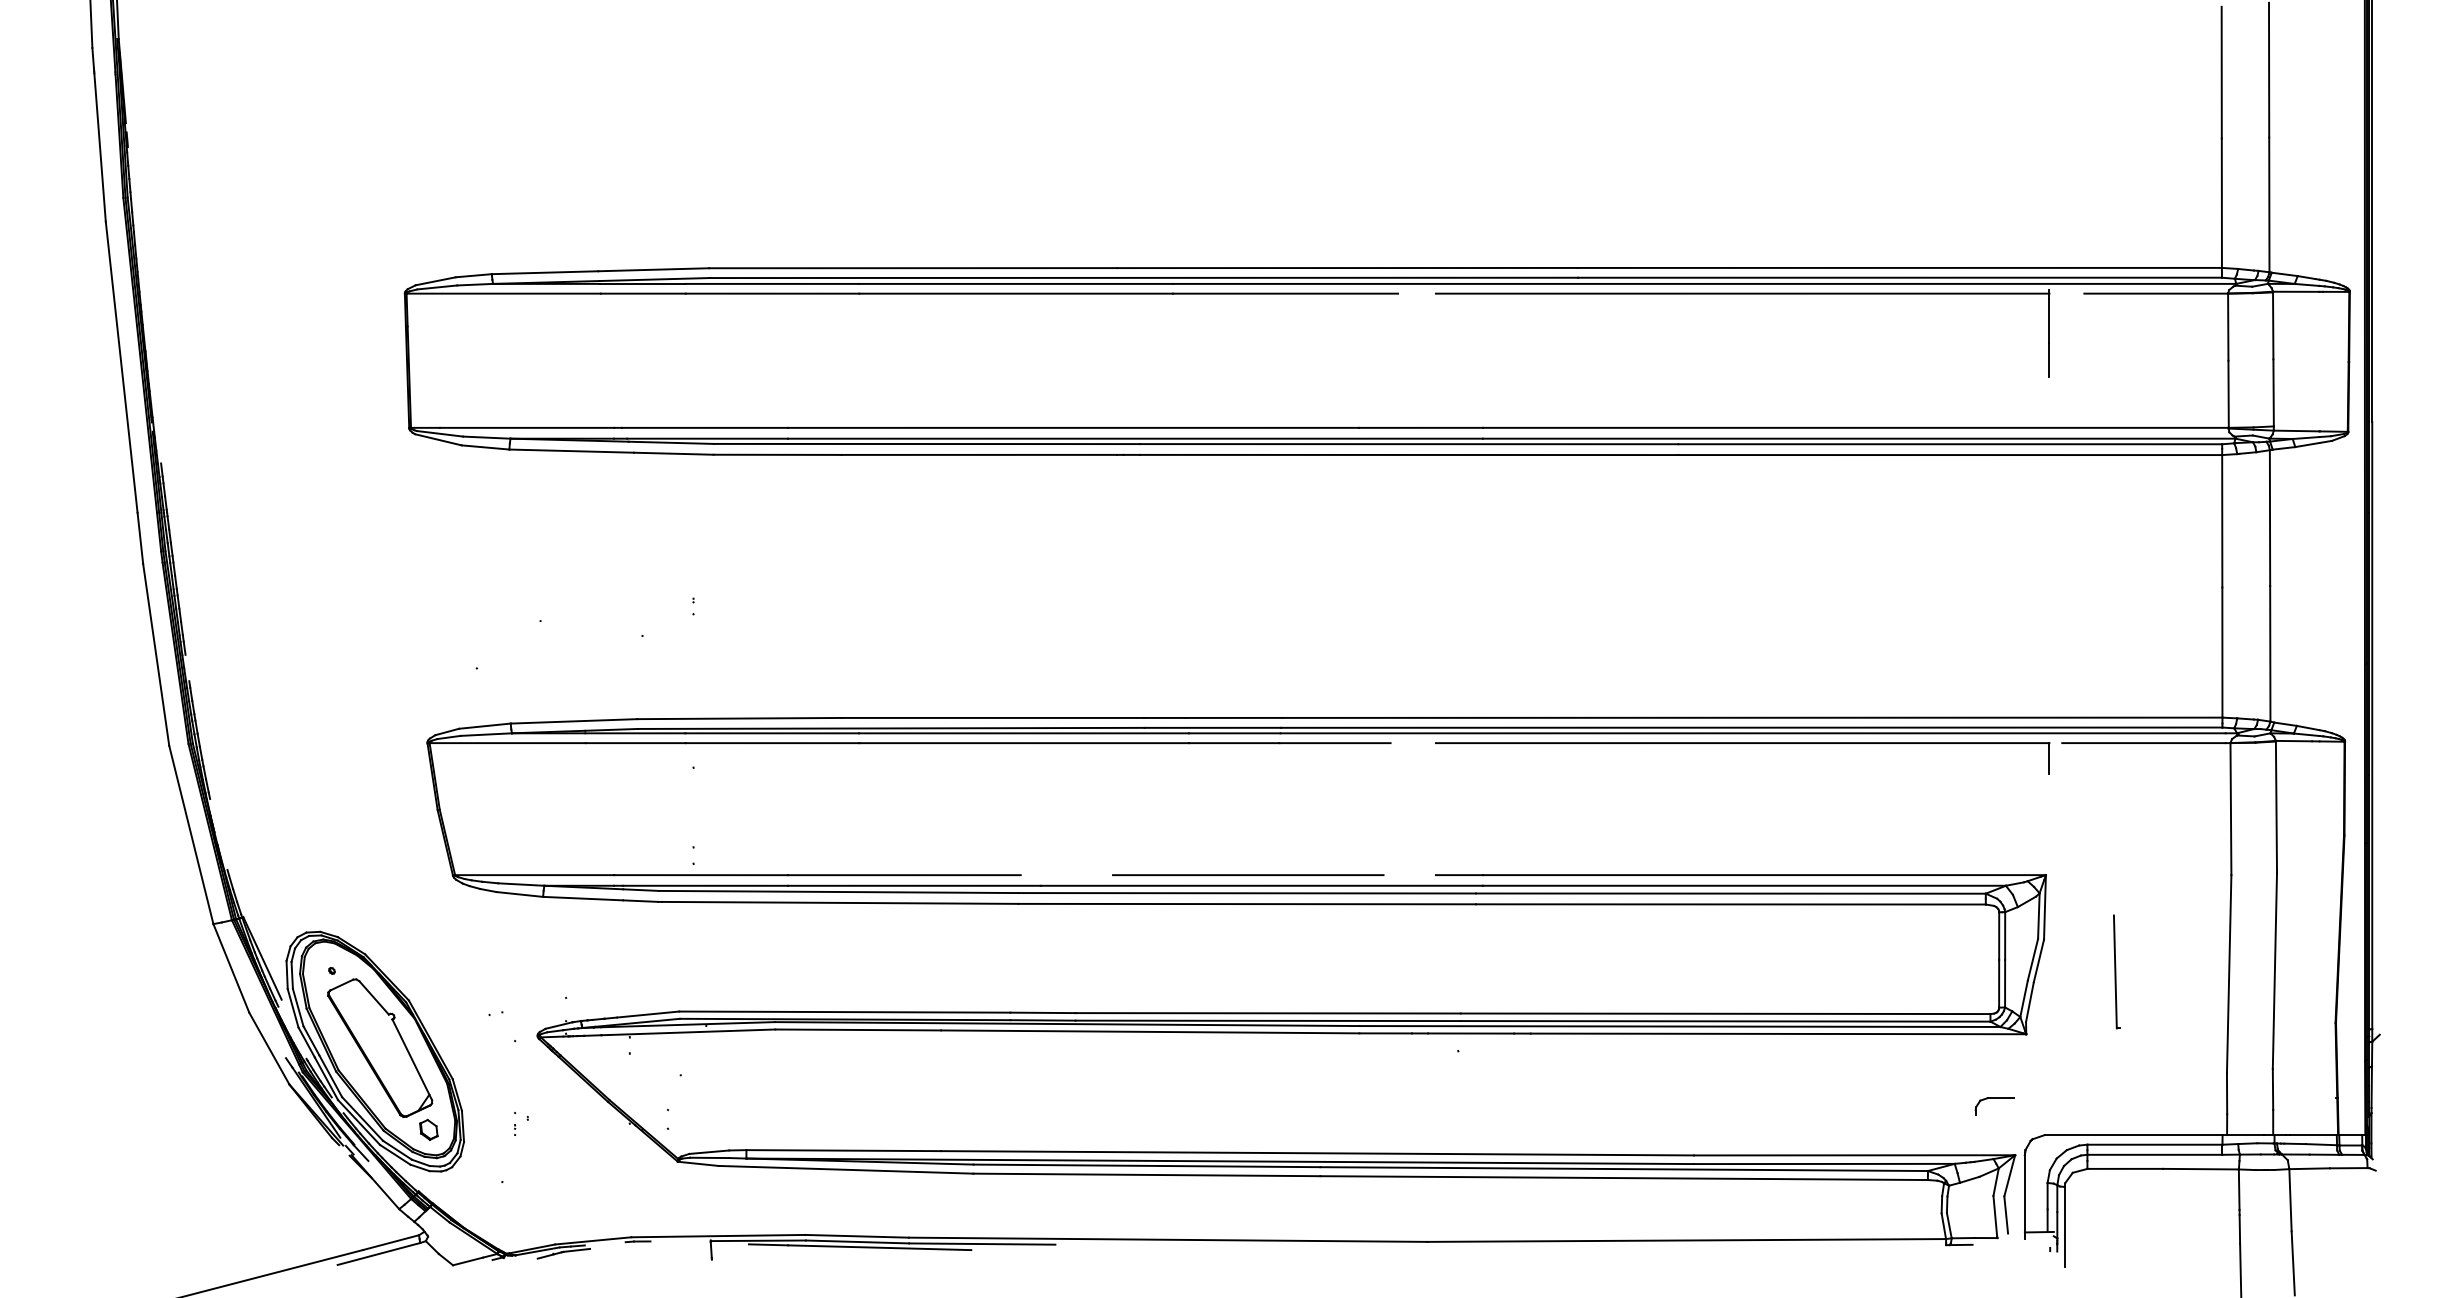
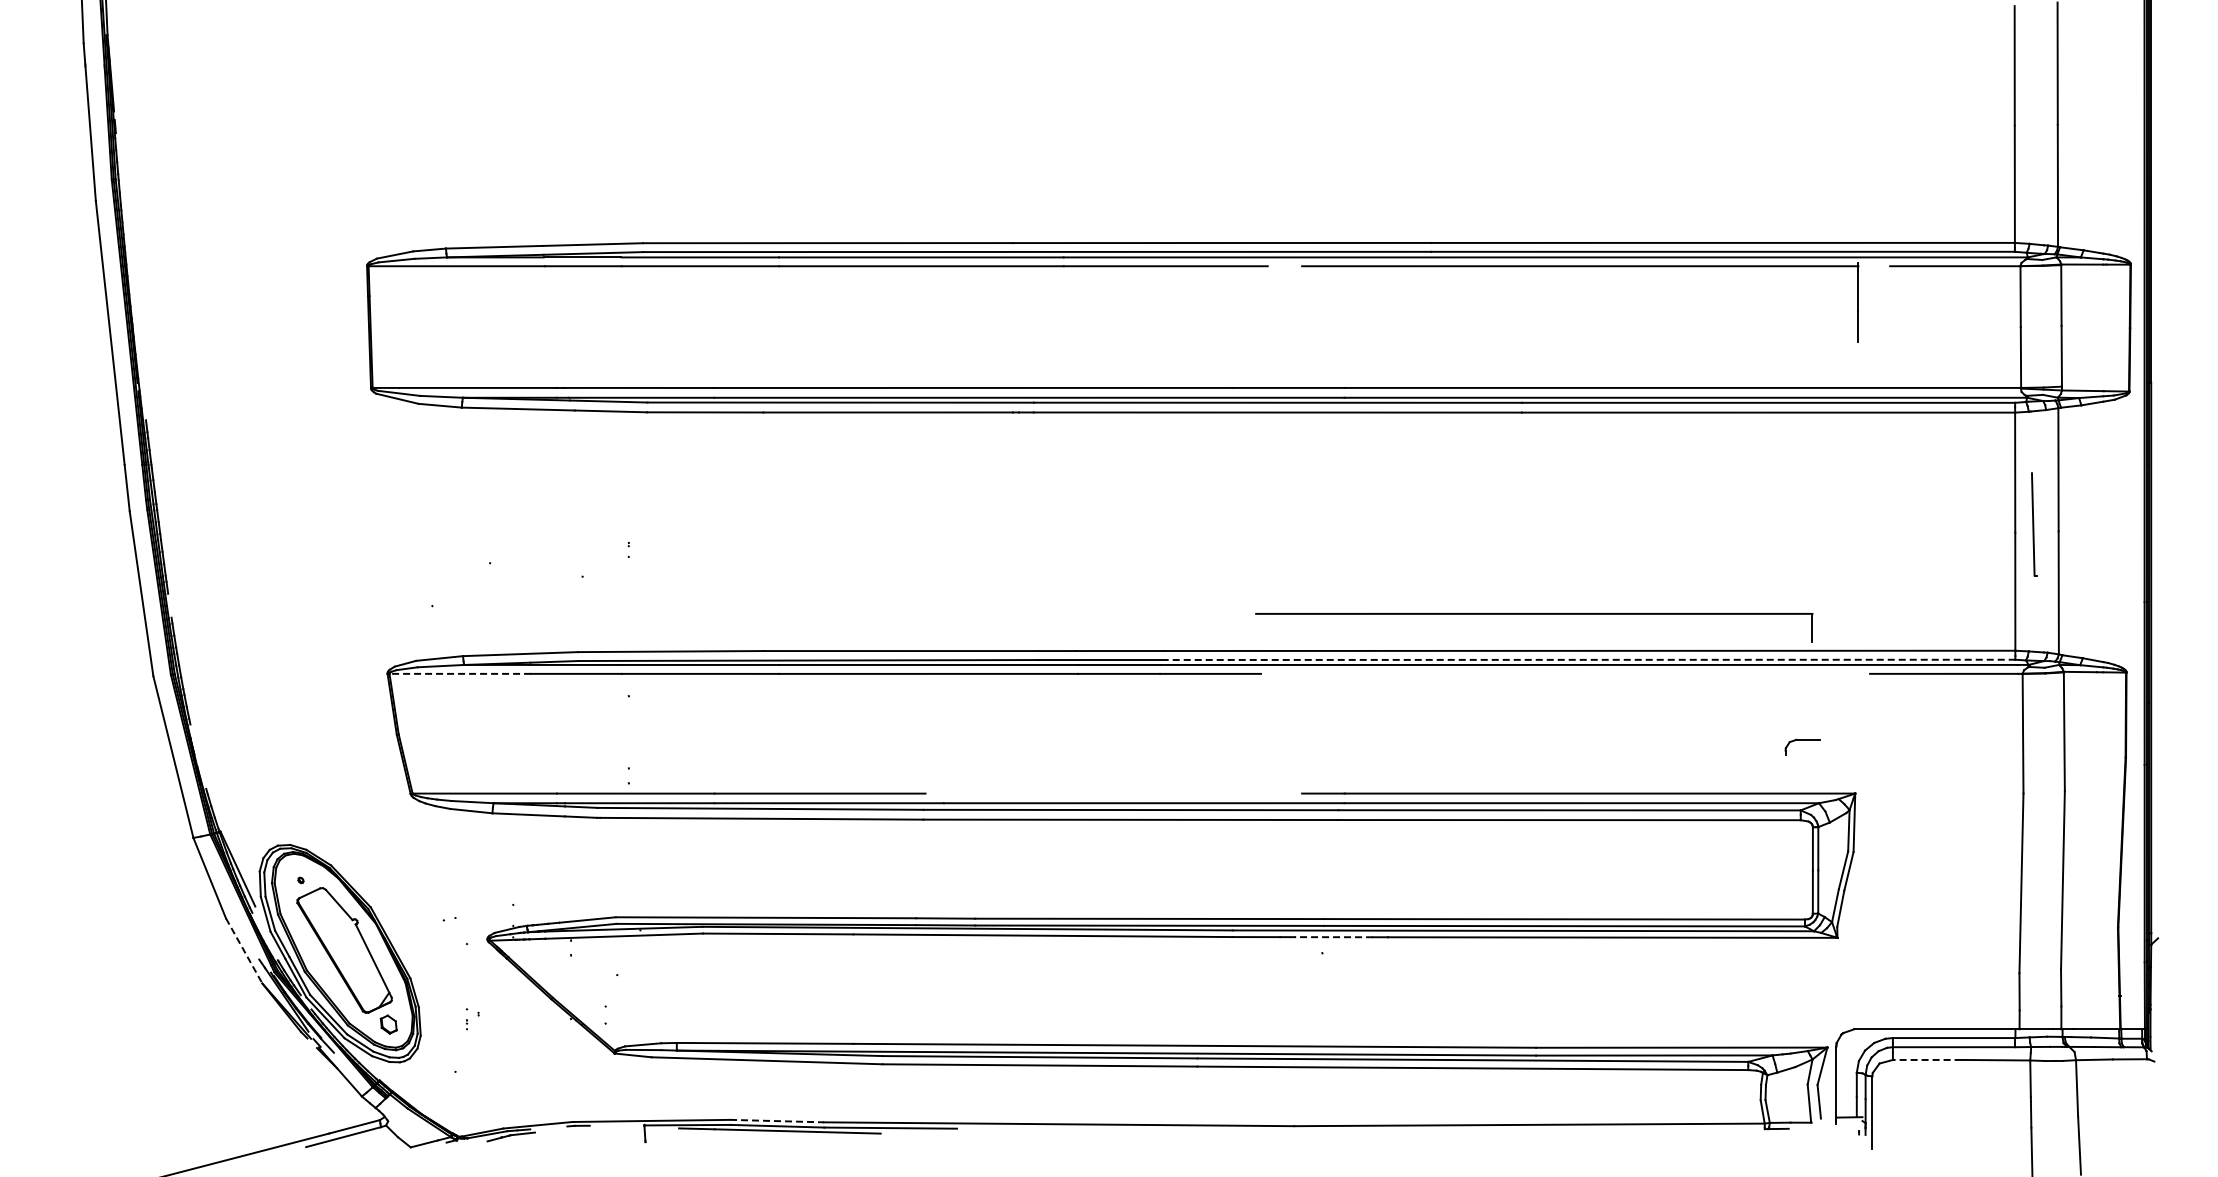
line: (1751, 727) -> (1588, 659), solid -> dashed
line: (507, 742) -> (460, 673), solid -> dashed
part: (1742, 743) -> (1534, 614), moved
line: (1247, 875) -> (1131, 793), removed
part: (2116, 972) -> (2034, 524), moved
line: (1471, 1033) -> (1334, 937), solid -> dashed
line: (269, 1049) -> (244, 951), solid -> dashed
part: (1994, 1105) -> (1802, 746), moved
line: (2124, 1168) -> (1926, 1059), solid -> dashed
line: (857, 1236) -> (777, 1121), solid -> dashed

